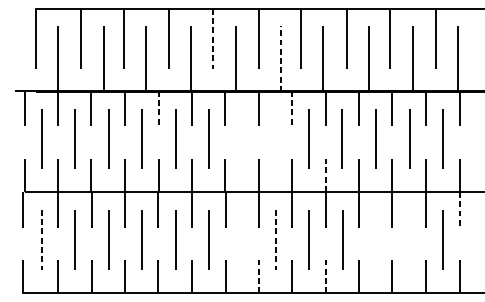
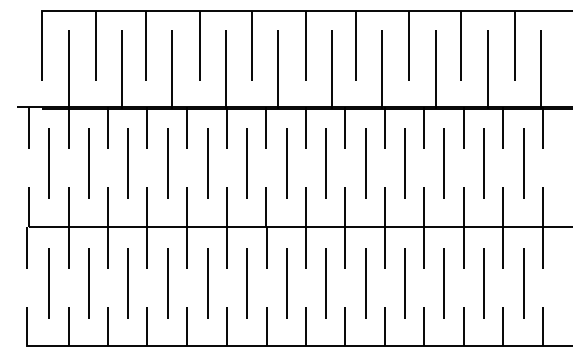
line: (212, 38) -> (251, 45), dashed -> solid
line: (281, 58) -> (332, 69), dashed -> solid
line: (158, 108) -> (187, 128), dashed -> solid
line: (292, 108) -> (345, 128), dashed -> solid
line: (242, 138) -> (286, 163), added
line: (275, 138) -> (325, 163), added
line: (325, 175) -> (384, 207), dashed -> solid
line: (460, 210) -> (543, 248), dashed -> solid
line: (41, 239) -> (49, 283), dashed -> solid
line: (242, 239) -> (286, 283), added
line: (276, 239) -> (326, 283), dashed -> solid
line: (375, 239) -> (443, 283), added
line: (409, 239) -> (483, 283), added
line: (258, 276) -> (305, 326), dashed -> solid
line: (325, 276) -> (384, 326), dashed -> solid

